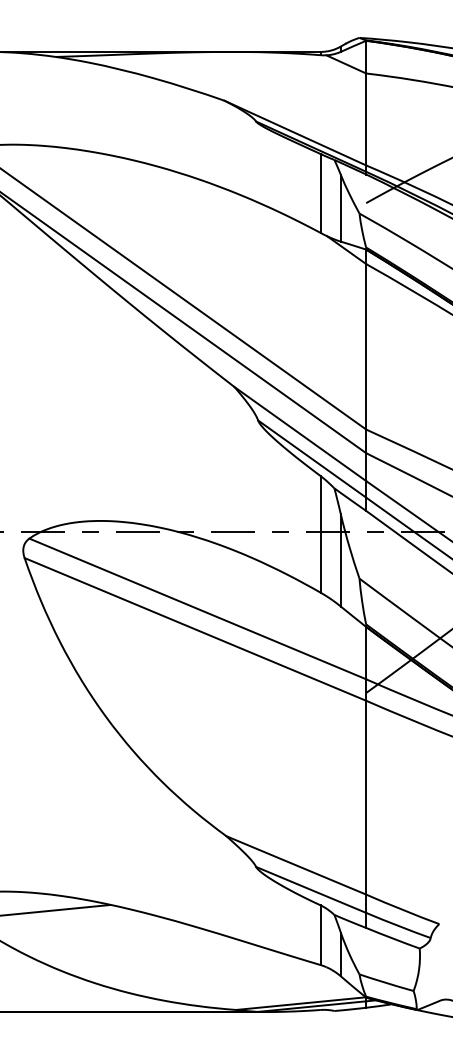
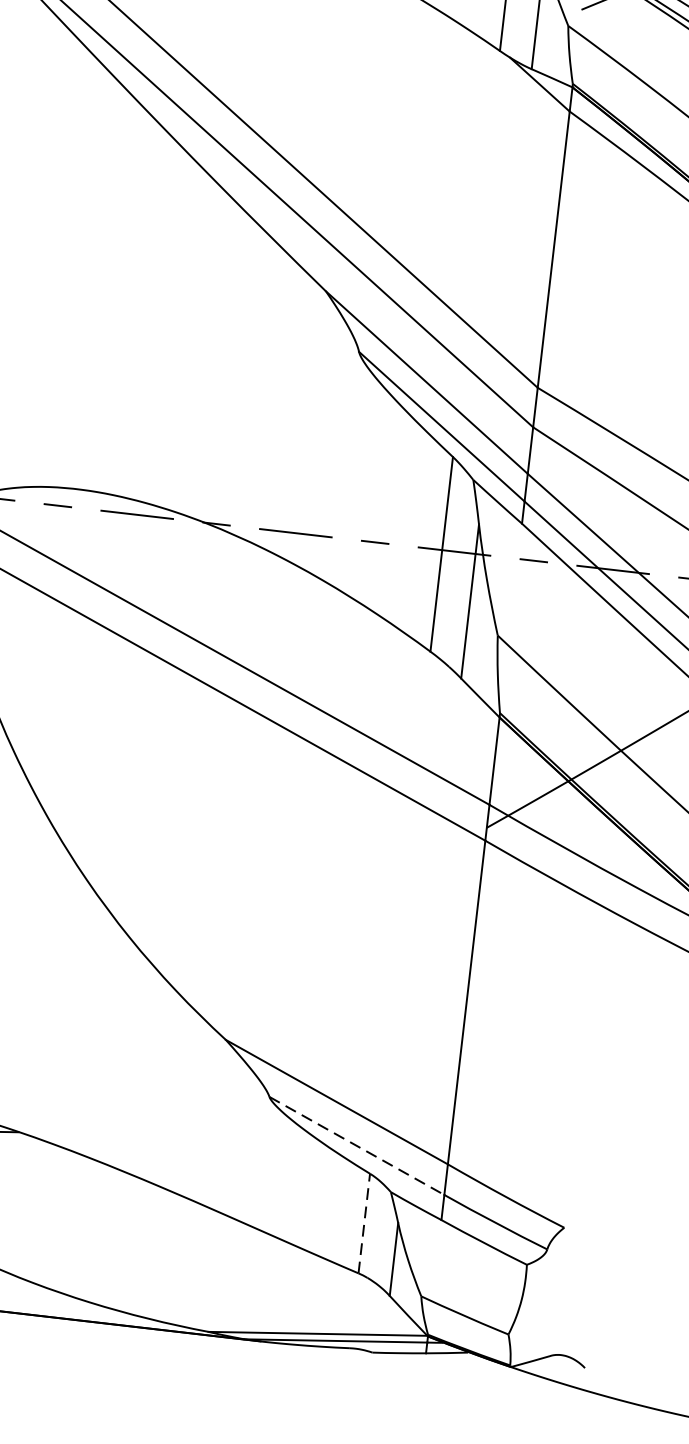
line: (311, 889) -> (357, 1145), solid -> dashed
line: (320, 935) -> (363, 1223), solid -> dashed

